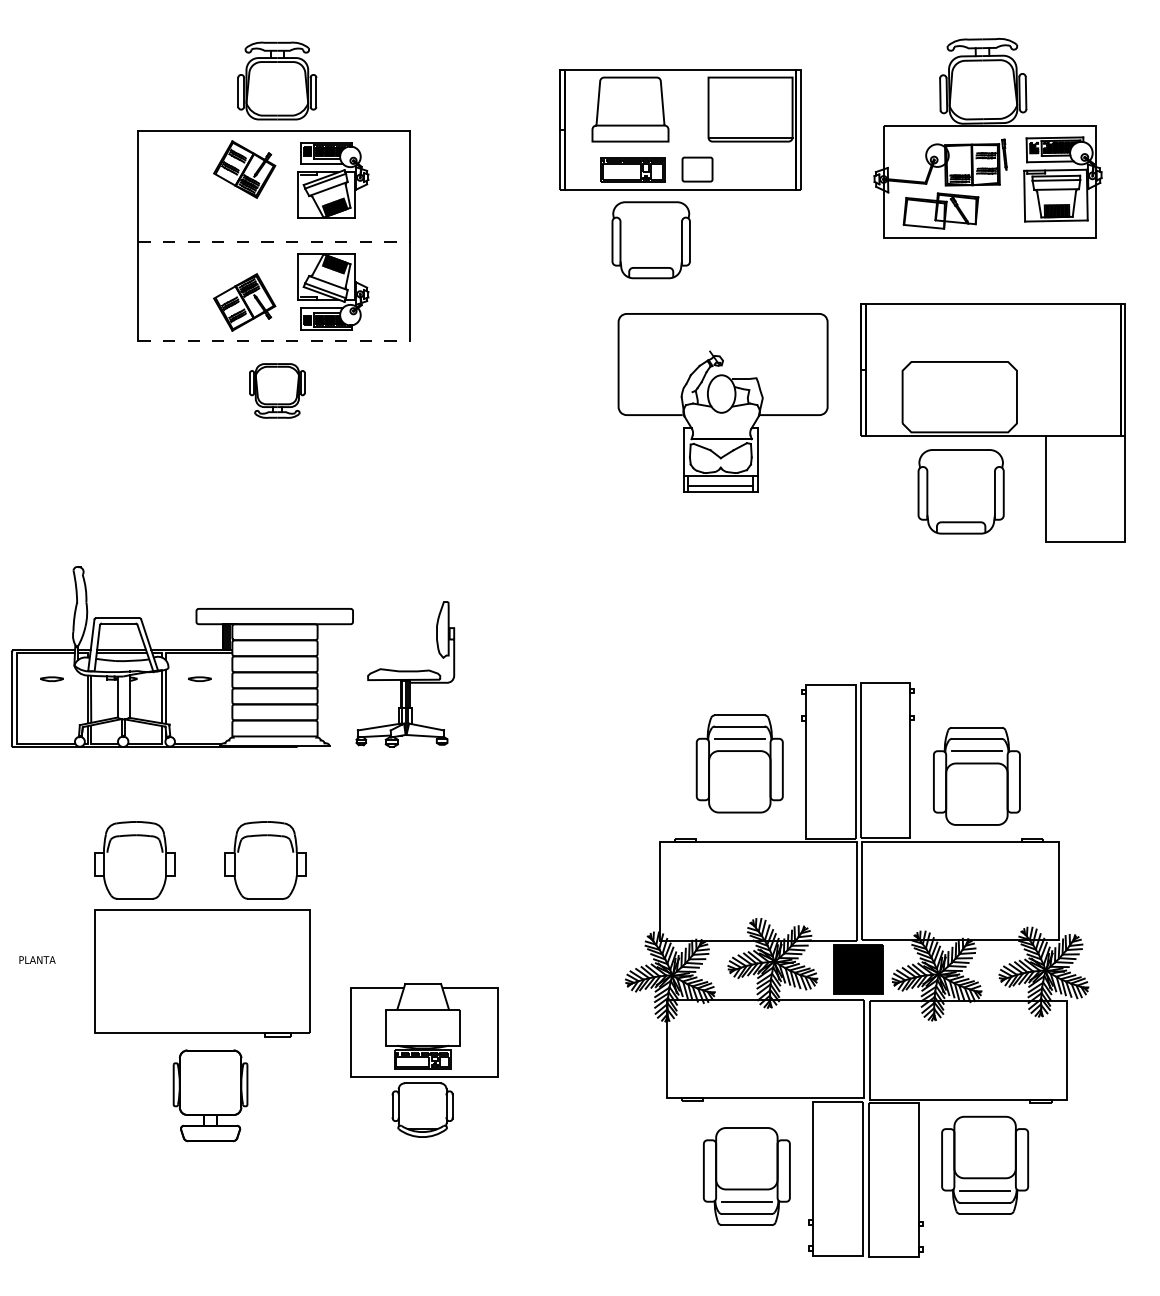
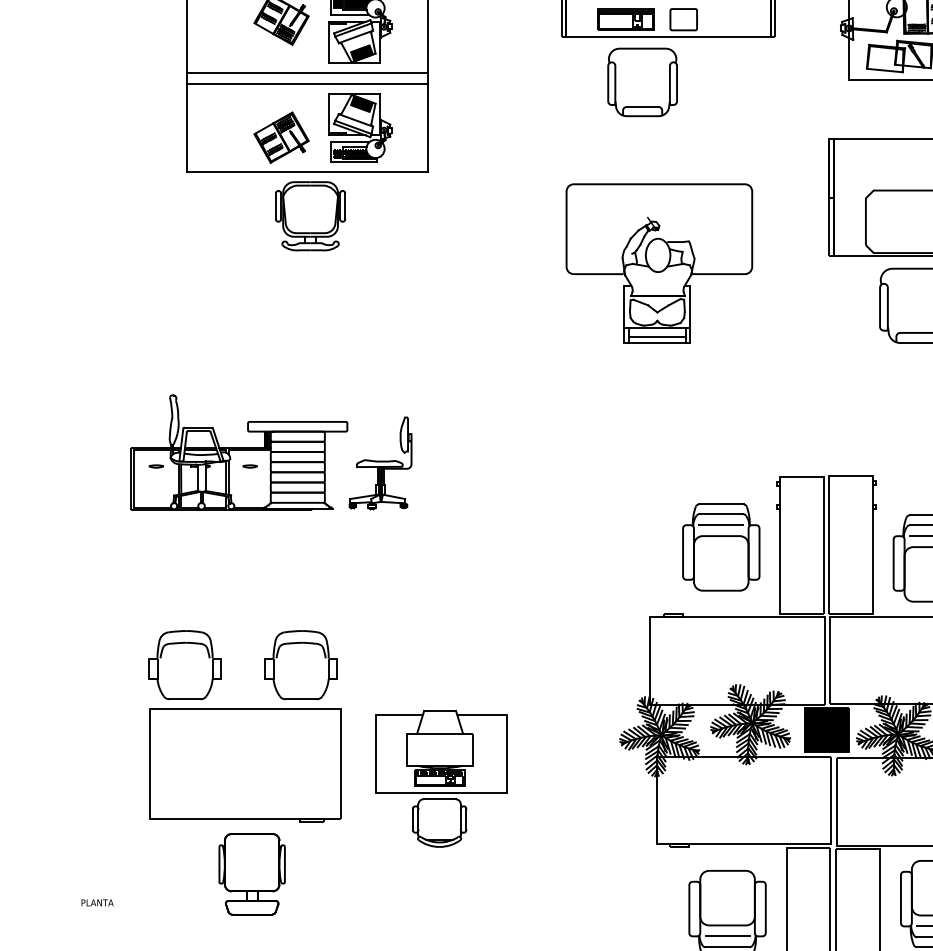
line: (273, 229) -> (307, 72), added
line: (274, 242) -> (308, 84), dashed -> solid
line: (274, 340) -> (308, 171), dashed -> solid
part: (277, 390) -> (310, 215), size x1.43
part: (722, 402) -> (658, 262), moved
part: (232, 656) -> (270, 452), size x0.71
text: (37, 959) -> (97, 902), moved
part: (202, 981) -> (245, 772), moved
part: (424, 1060) -> (441, 778), moved

